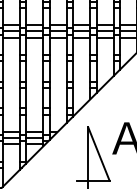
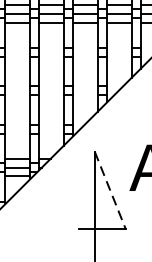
line: (98, 153) -> (109, 189), solid -> dashed

